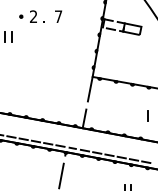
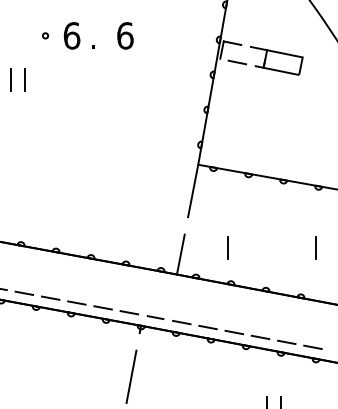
text: (33, 16) -> (71, 35), 2 -> 6
text: (58, 16) -> (125, 35), 7 -> 6
line: (106, 115) -> (227, 247), added

